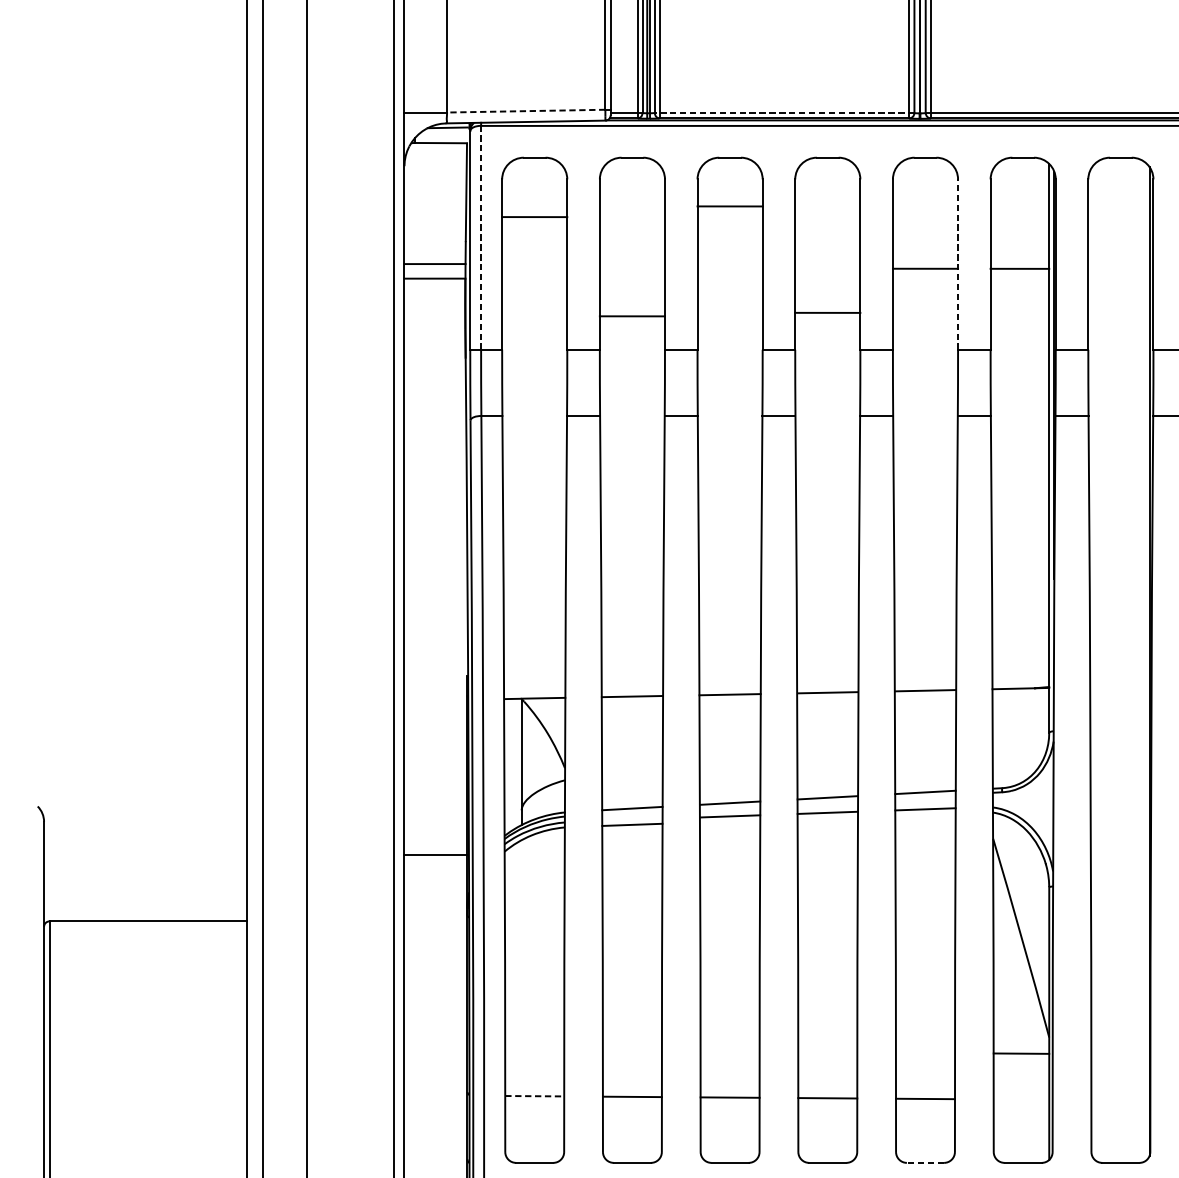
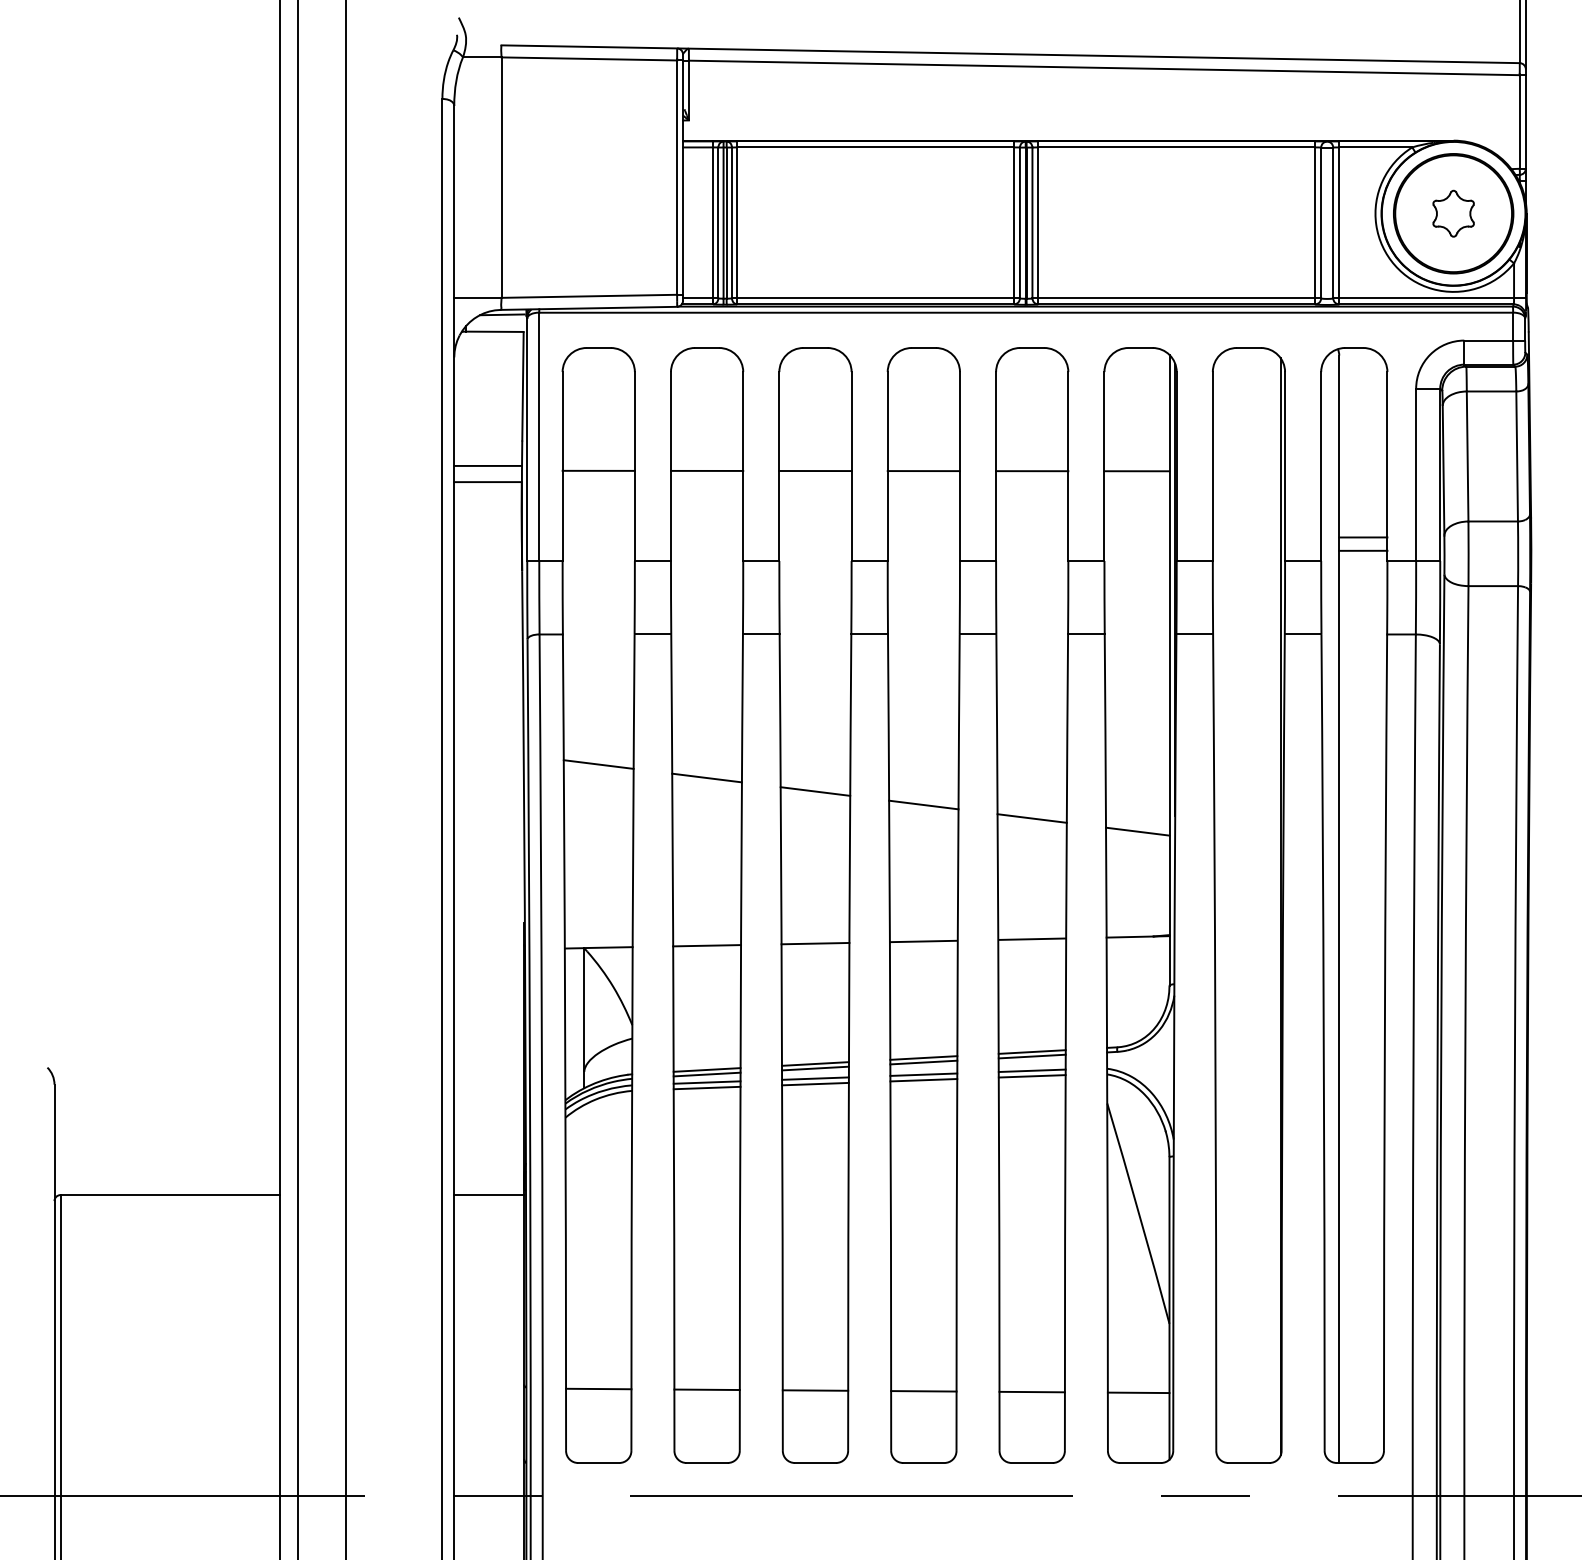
line: (526, 111) -> (589, 296), dashed -> solid
line: (784, 113) -> (875, 298), dashed -> solid
line: (730, 206) -> (815, 471), moved
line: (534, 216) -> (598, 470), moved
line: (481, 237) -> (539, 436), dashed -> solid
line: (958, 264) -> (1068, 466), dashed -> solid
line: (827, 313) -> (923, 471), moved
line: (631, 315) -> (706, 470), moved
line: (534, 533) -> (598, 764), added
line: (631, 544) -> (706, 777), added
line: (730, 557) -> (815, 791), added
line: (827, 569) -> (923, 804), added
line: (924, 581) -> (1031, 818), added
line: (1020, 593) -> (1137, 831), added
line: (924, 796) -> (1031, 1056), added
line: (827, 801) -> (923, 1062), added
line: (730, 807) -> (815, 1068), added
line: (631, 812) -> (706, 1074), added
line: (924, 814) -> (1031, 1076), added
line: (827, 818) -> (923, 1080), added
line: (631, 819) -> (706, 1082), added
line: (730, 820) -> (815, 1083), added
line: (436, 855) -> (489, 1195), moved
line: (1021, 1053) -> (1138, 1392), moved
line: (534, 1096) -> (598, 1389), dashed -> solid
line: (925, 1162) -> (1032, 1462), dashed -> solid

